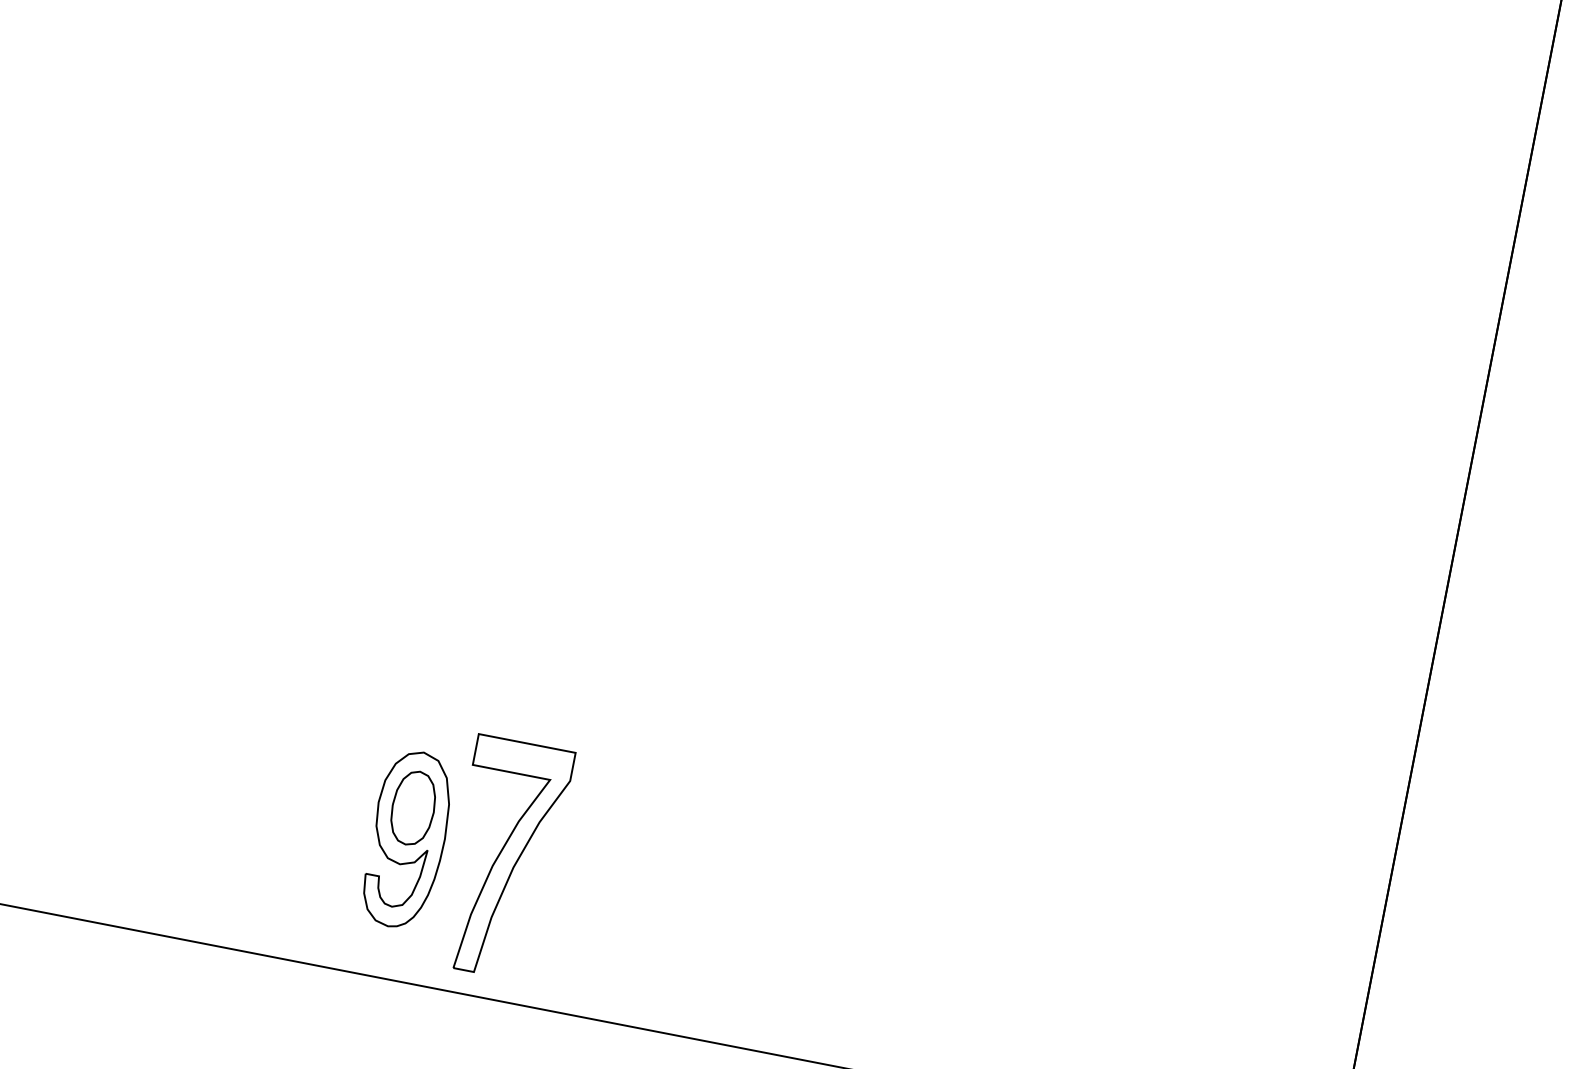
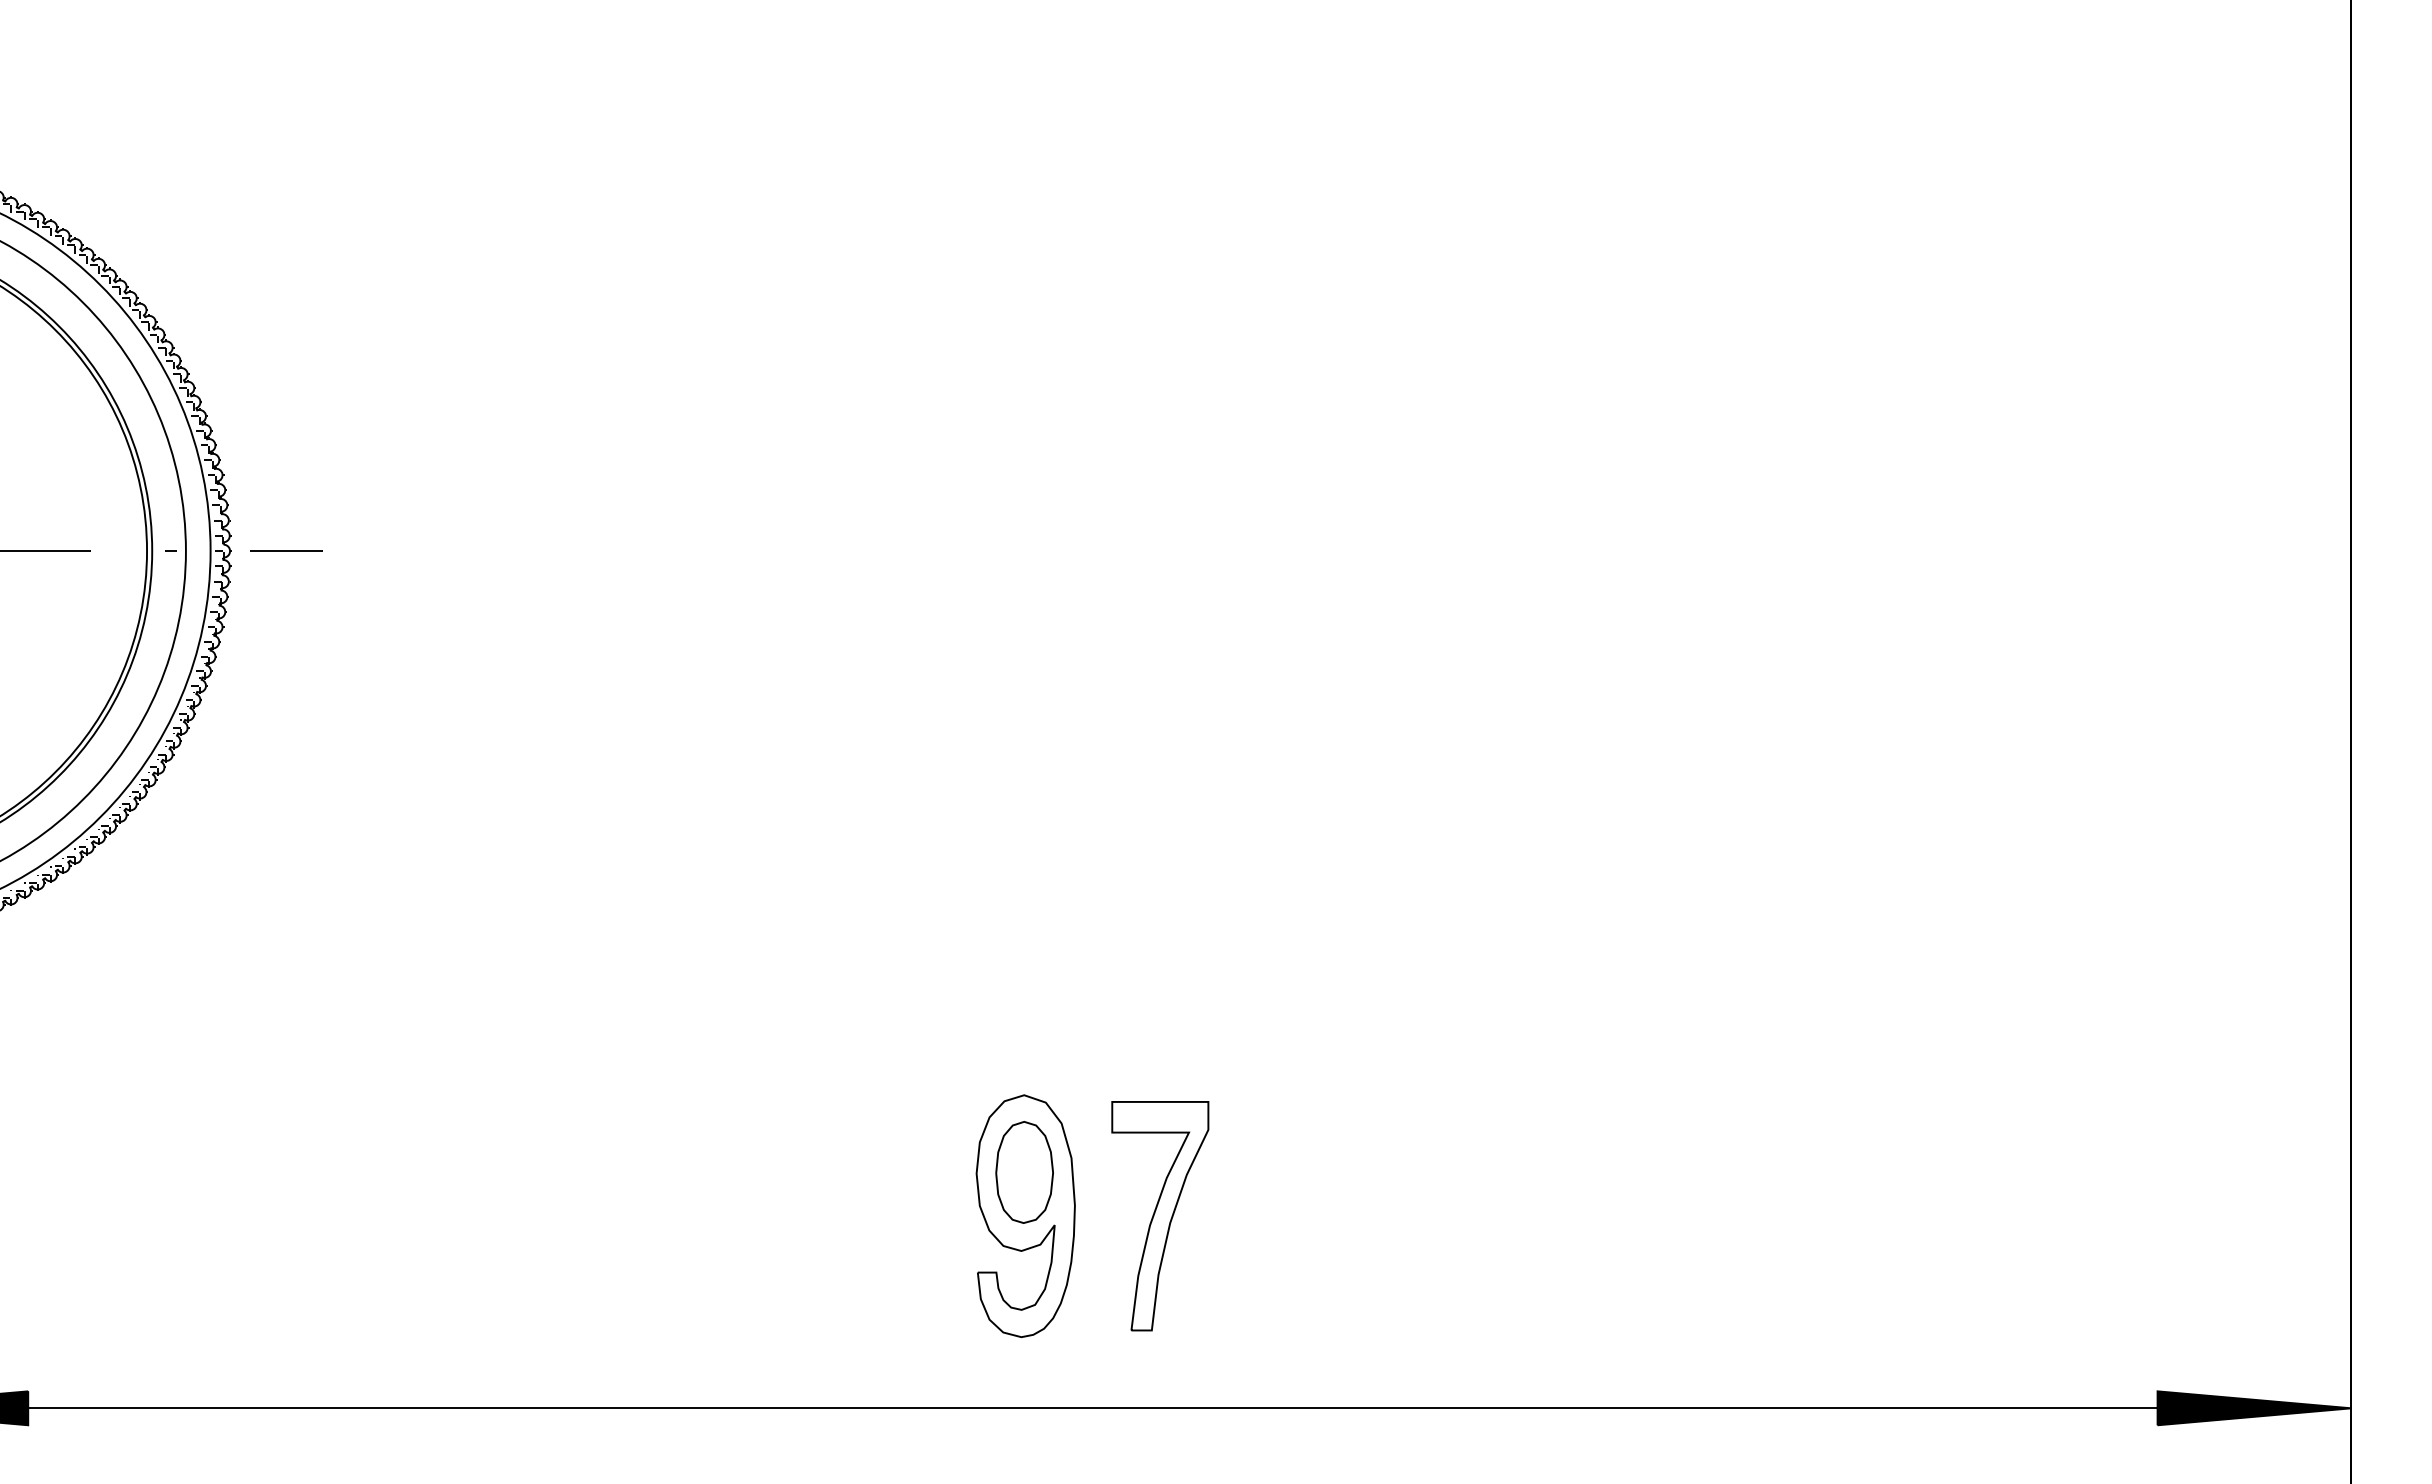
part: (505, 858) -> (1160, 1216), size x0.71

